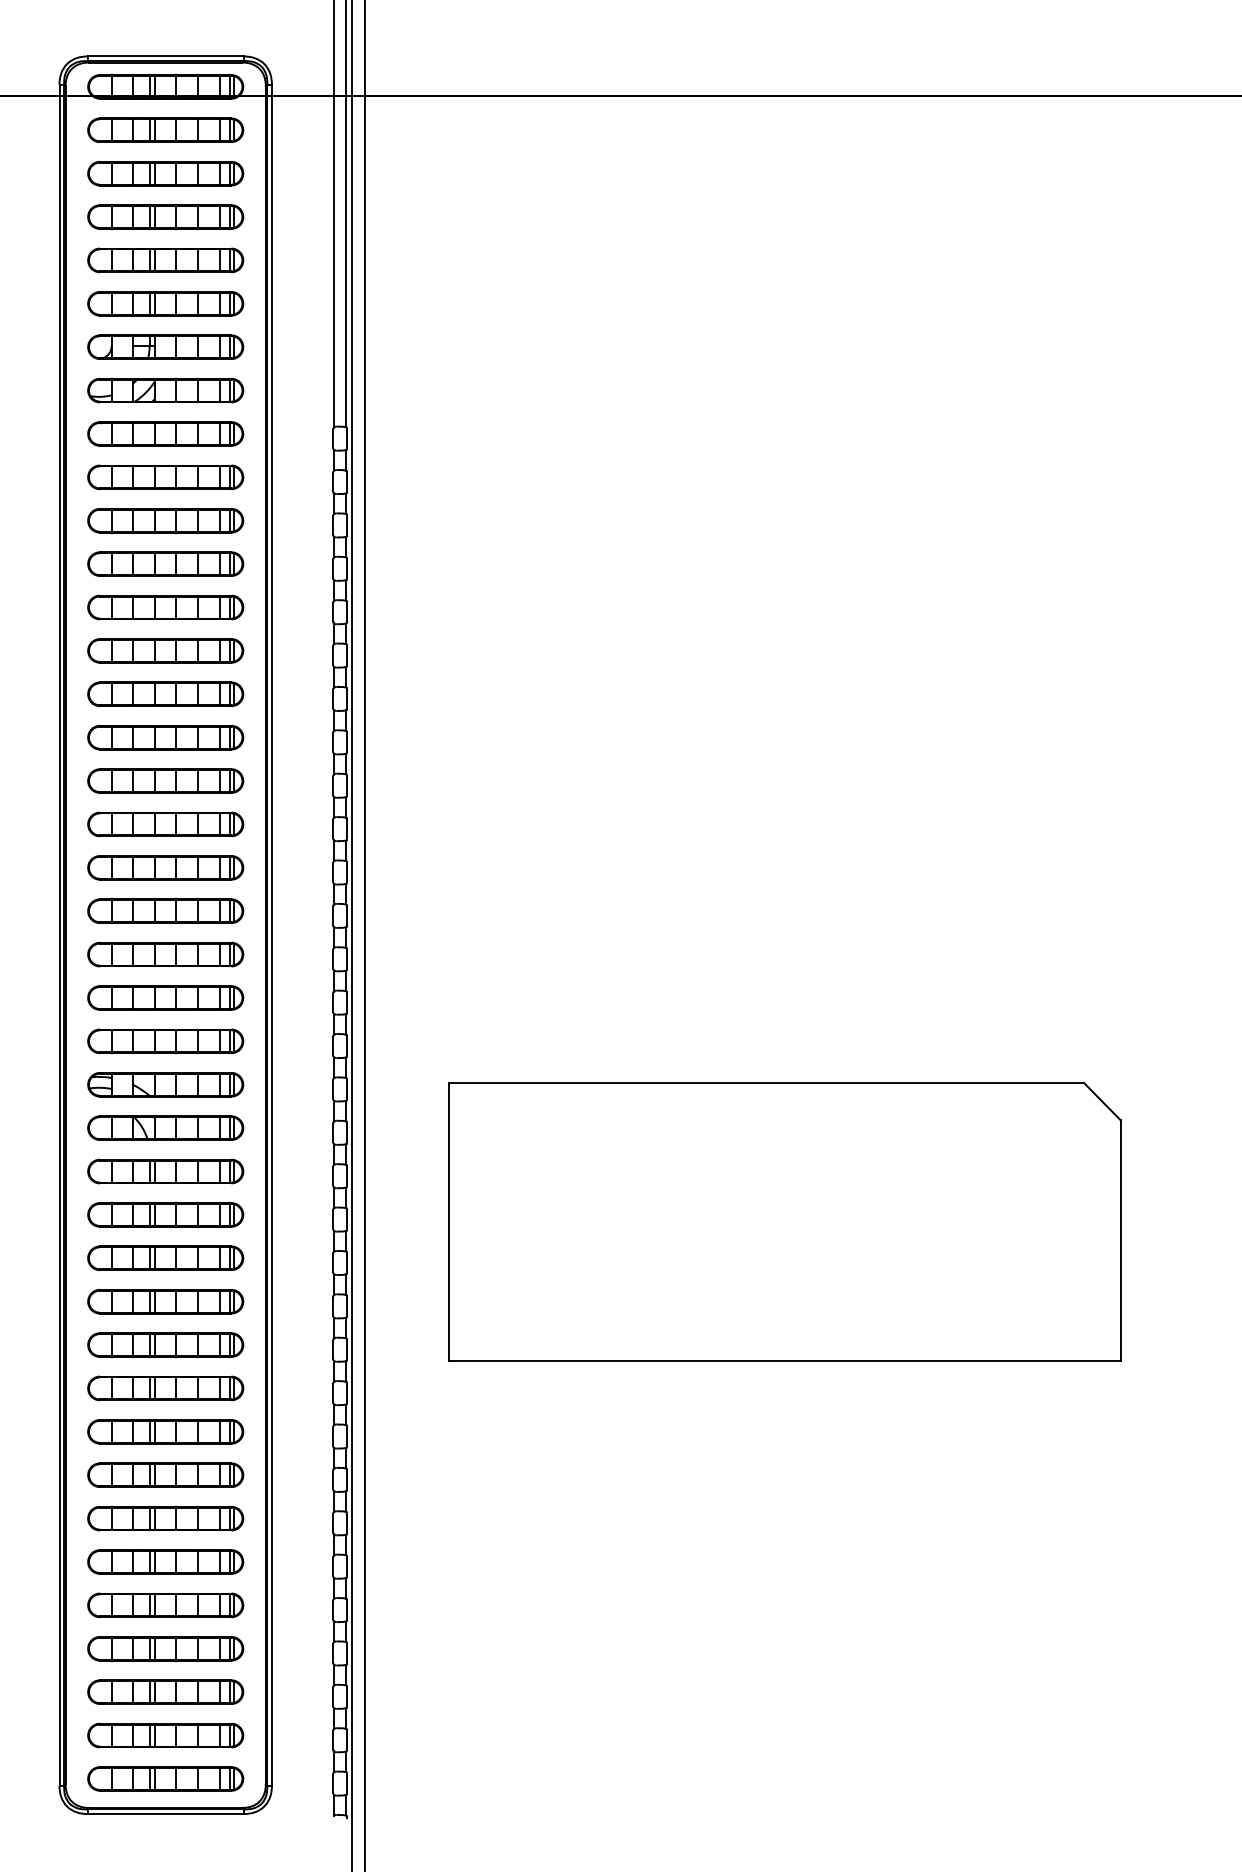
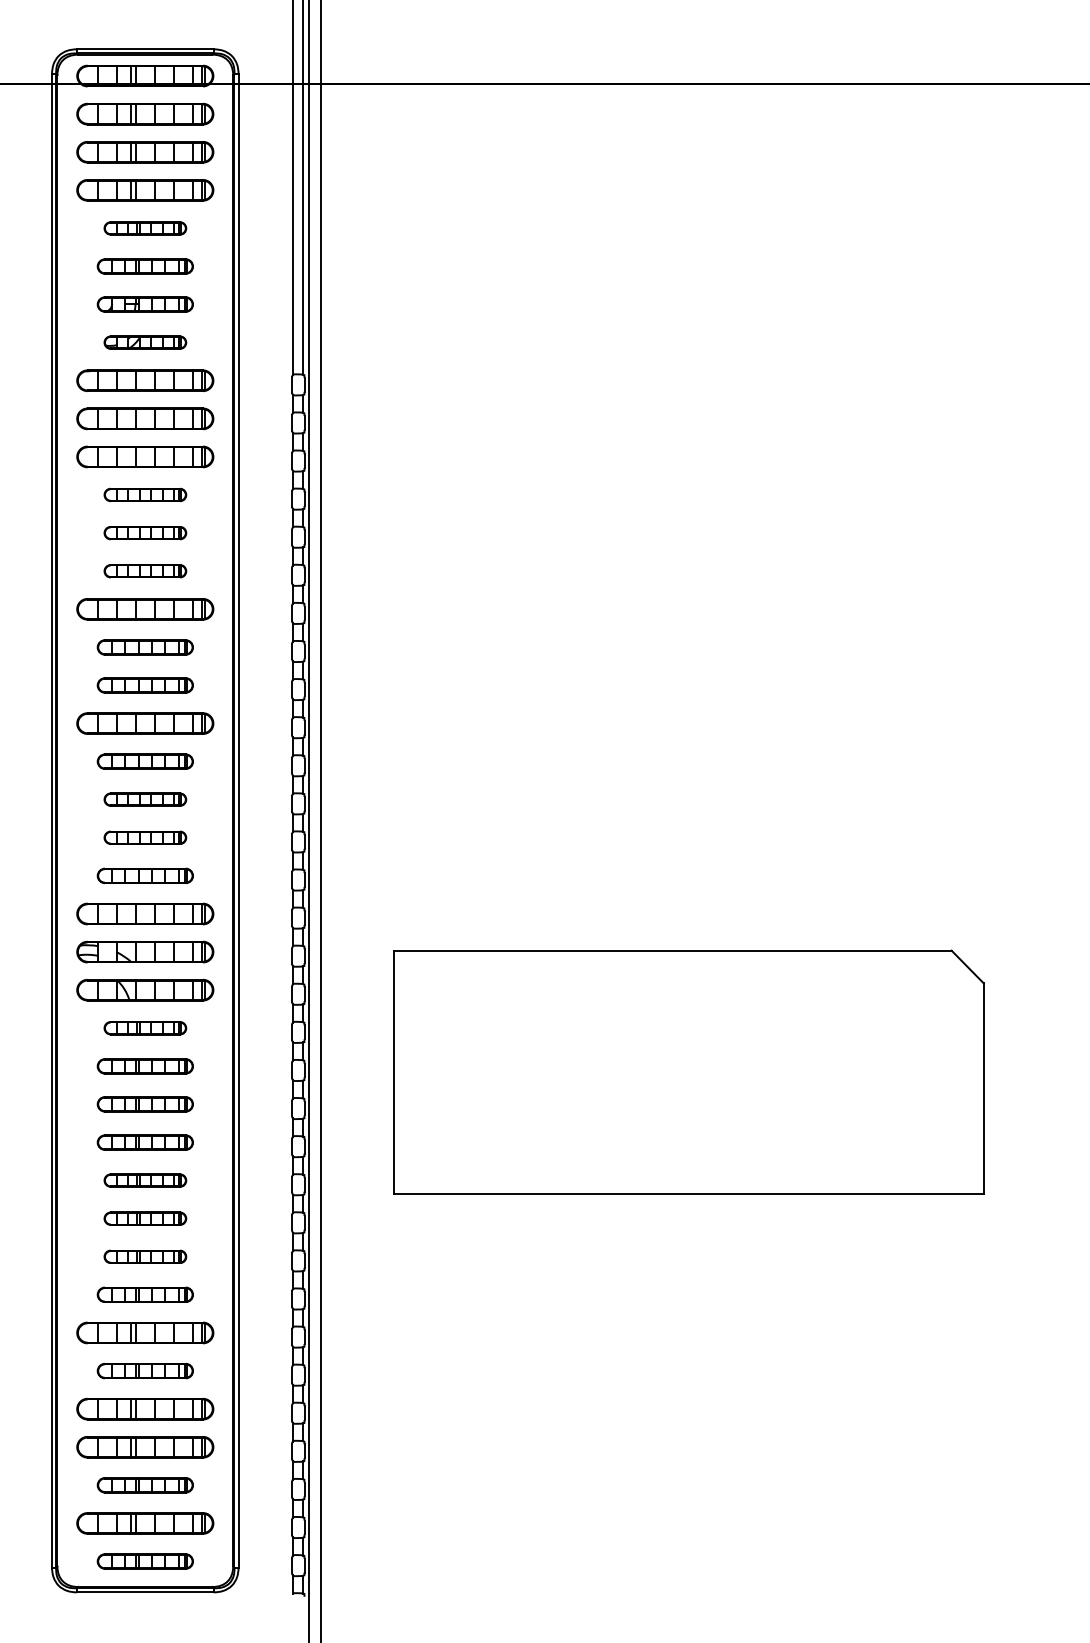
part: (165, 260) -> (145, 228), size x0.6
part: (165, 303) -> (145, 266), size x0.7
part: (165, 346) -> (145, 303), size x0.7
part: (165, 390) -> (145, 342), size x0.6
part: (165, 563) -> (145, 494), size x0.6
part: (165, 607) -> (145, 533), size x0.6
part: (165, 650) -> (145, 570), size x0.6
part: (165, 737) -> (145, 647), size x0.7
part: (165, 780) -> (145, 684), size x0.7
part: (165, 867) -> (145, 761), size x0.7
part: (165, 910) -> (145, 799), size x0.6
part: (165, 954) -> (145, 837), size x0.6
part: (165, 997) -> (145, 875), size x0.7
part: (165, 1171) -> (145, 1028), size x0.6
part: (165, 1214) -> (145, 1065), size x0.7
part: (165, 1257) -> (145, 1103), size x0.7
part: (165, 1301) -> (145, 1142), size x0.7
part: (165, 1344) -> (145, 1180), size x0.6
part: (165, 1388) -> (145, 1218), size x0.6
part: (165, 1431) -> (145, 1256), size x0.6
part: (165, 1474) -> (145, 1294), size x0.7
part: (165, 1561) -> (145, 1370), size x0.7
part: (165, 1691) -> (145, 1484), size x0.7
part: (165, 1778) -> (145, 1561), size x0.7

